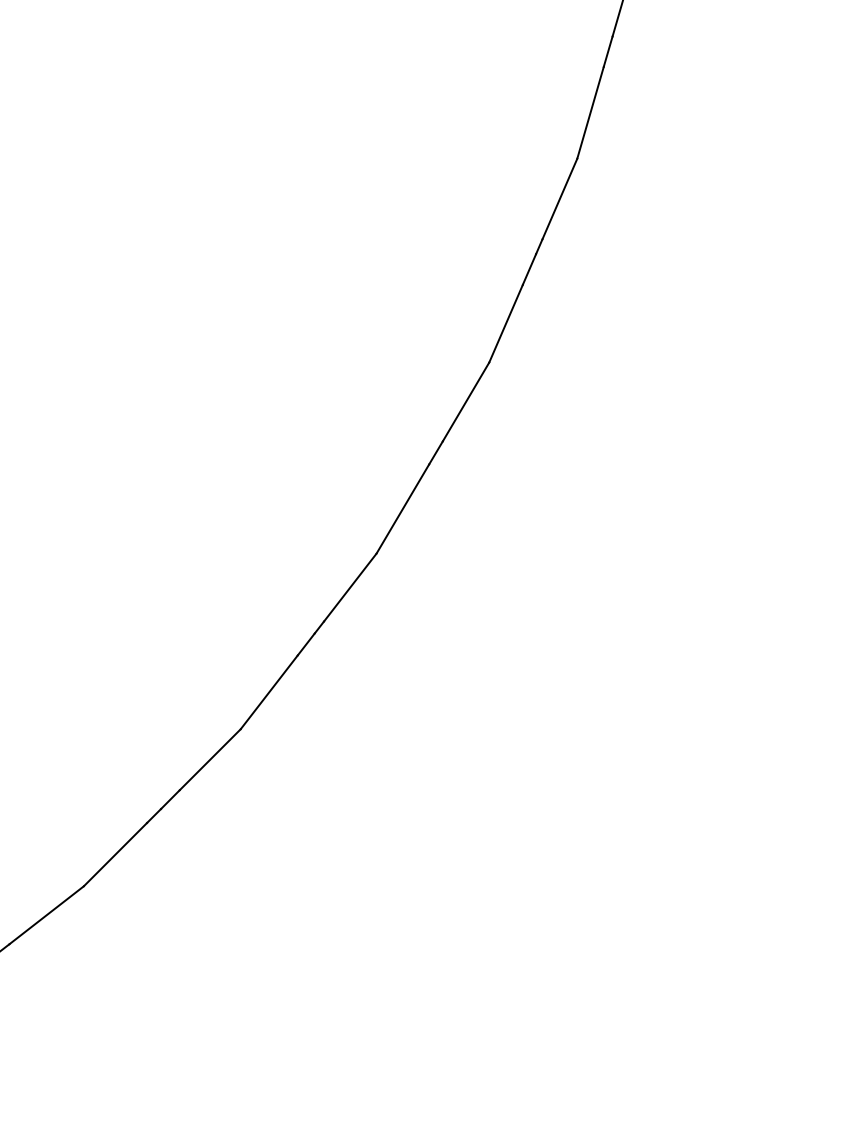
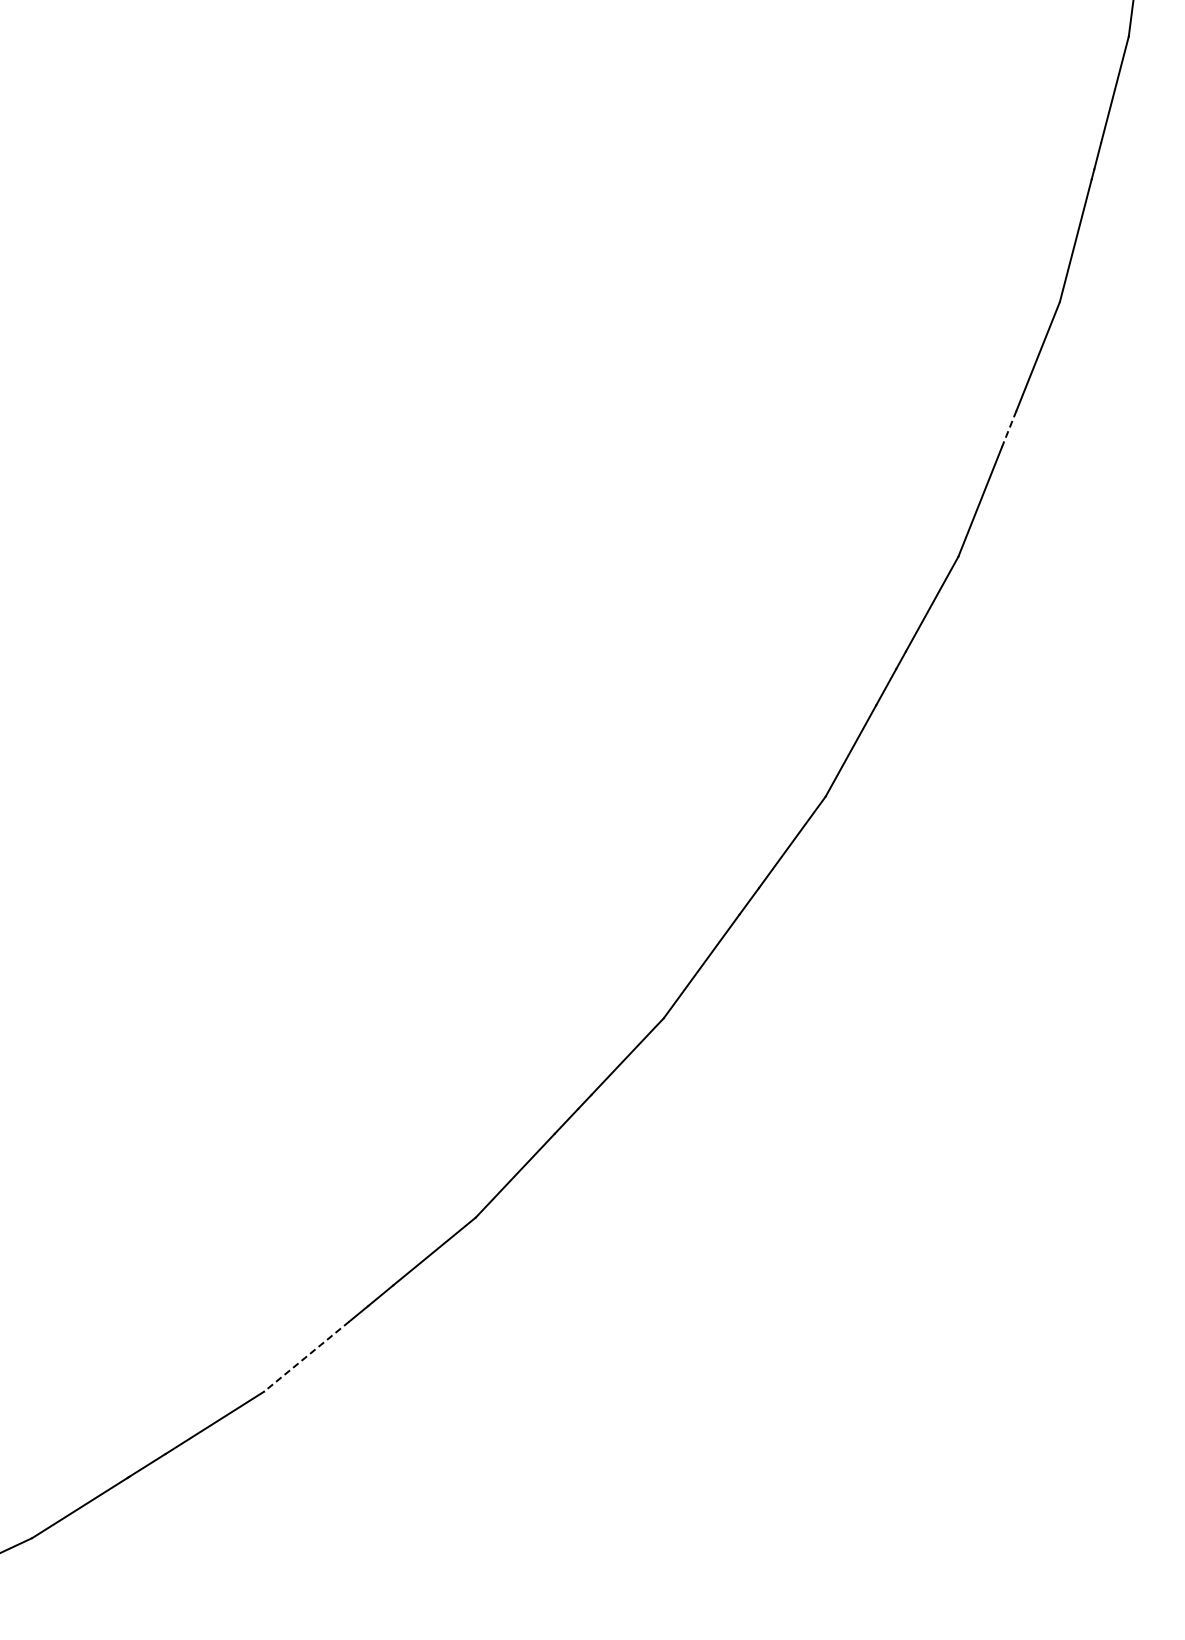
line: (608, 51) -> (1009, 428), solid -> dashed
line: (115, 854) -> (306, 1356), solid -> dashed

